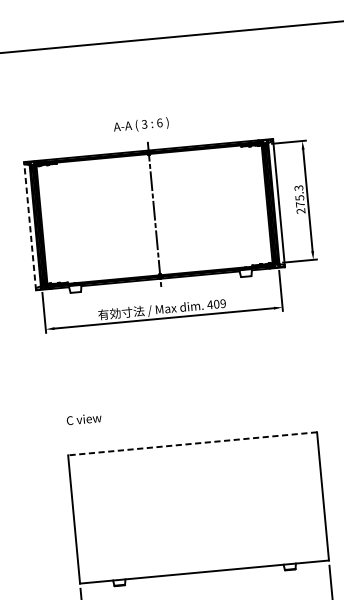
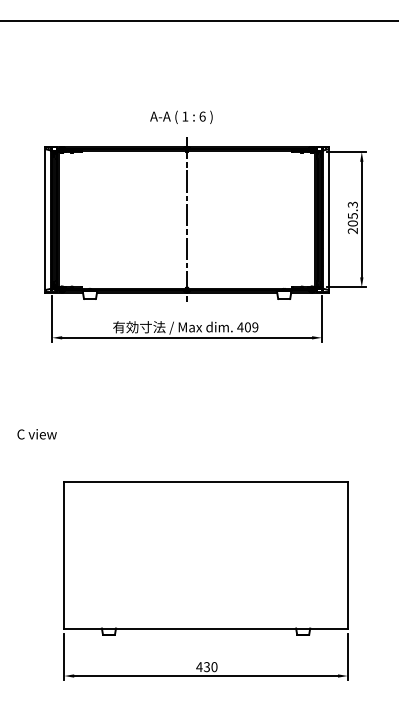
text: (144, 124) -> (185, 116), 3 -> 1
text: (300, 204) -> (352, 223), 275.3 -> 205.3
line: (30, 226) -> (45, 219), dashed -> solid
text: (83, 419) -> (36, 434), moved
line: (192, 443) -> (206, 482), dashed -> solid

